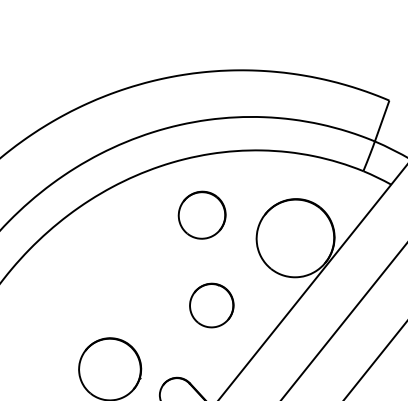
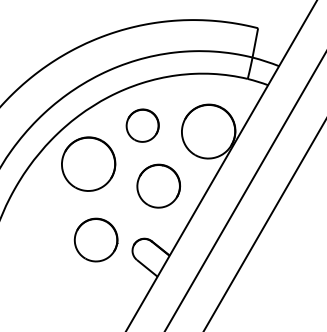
part: (115, 257) -> (88, 163), added
part: (211, 304) -> (158, 185), size x1.43

